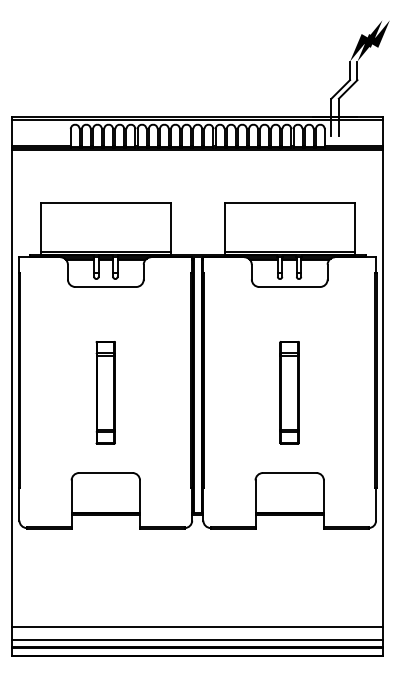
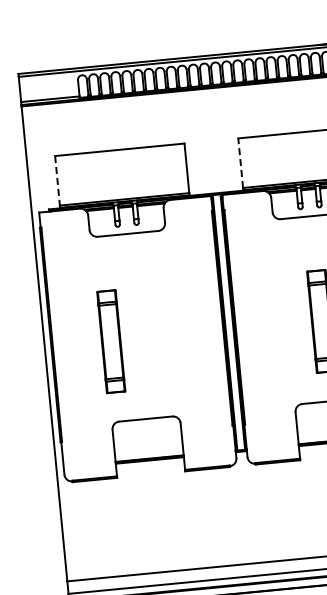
line: (40, 227) -> (57, 180), solid -> dashed
line: (224, 227) -> (240, 163), solid -> dashed
part: (105, 392) -> (110, 341), moved

